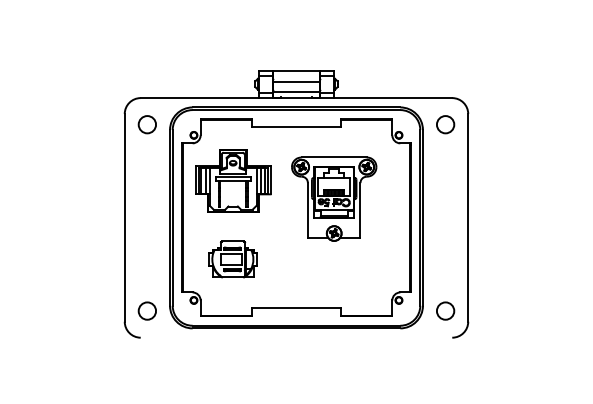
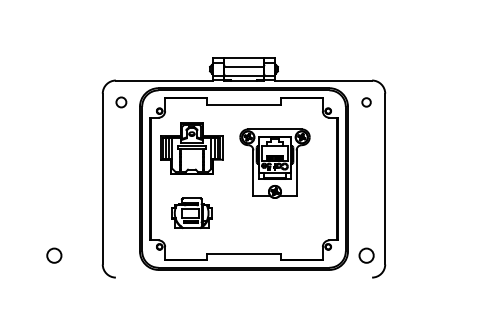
circle: (147, 124) -> (121, 102), size x0.7
circle: (445, 124) -> (366, 102), size x0.6
circle: (147, 310) -> (54, 255), moved

